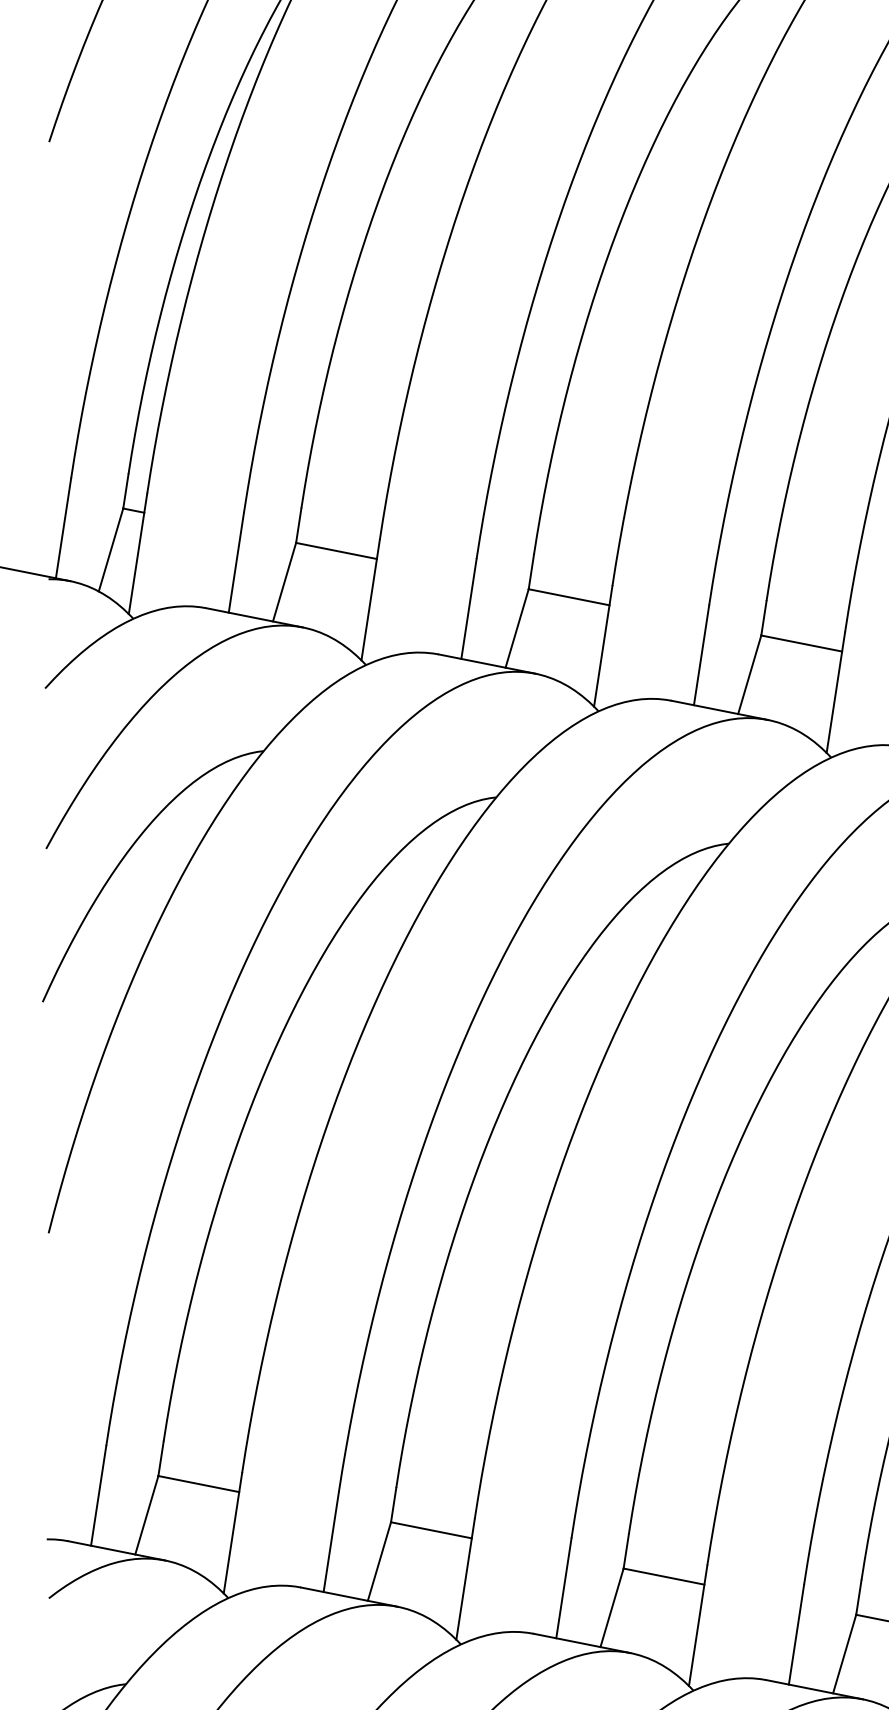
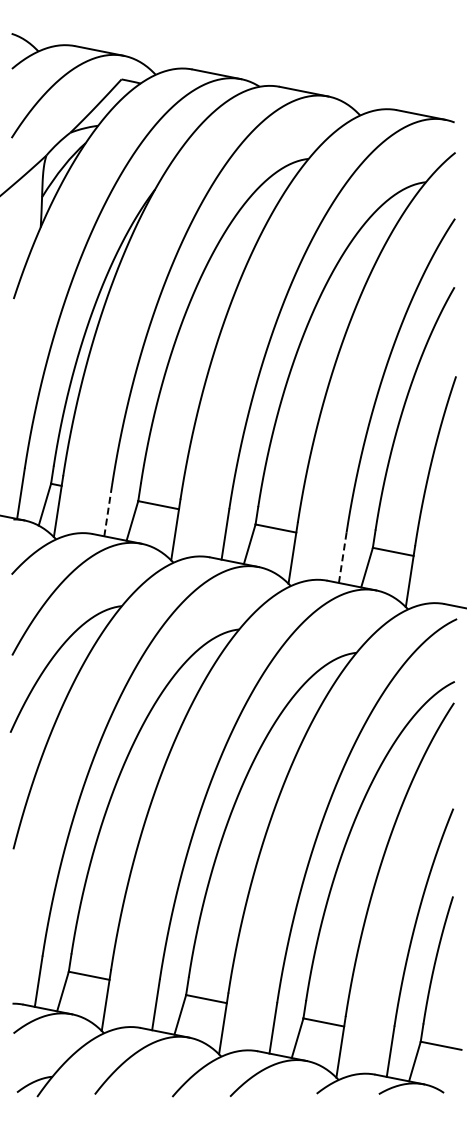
line: (237, 563) -> (108, 511), solid -> dashed
line: (701, 656) -> (342, 558), solid -> dashed

